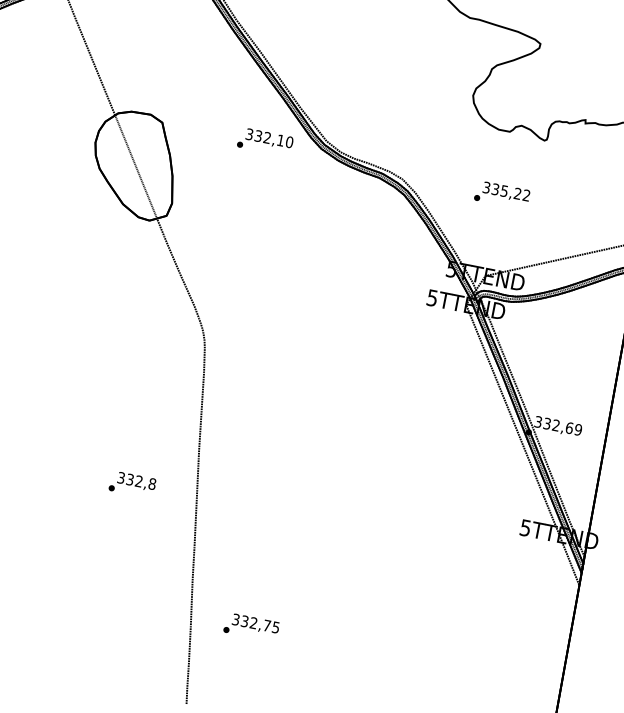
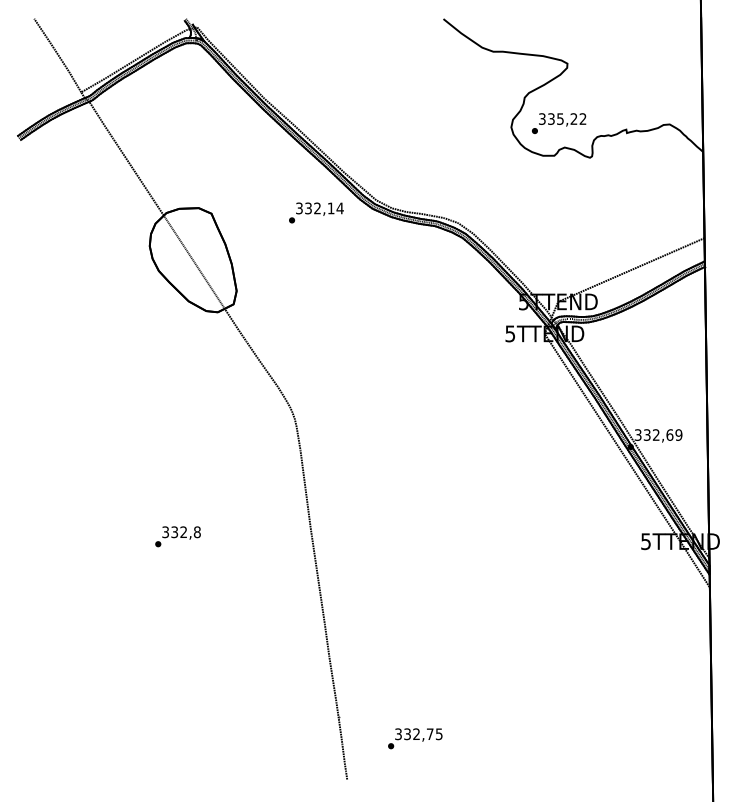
text: (288, 142) -> (339, 208), 332,10 -> 332,14
text: (502, 195) -> (559, 123), moved
text: (132, 484) -> (177, 536), moved
text: (251, 627) -> (415, 738), moved

